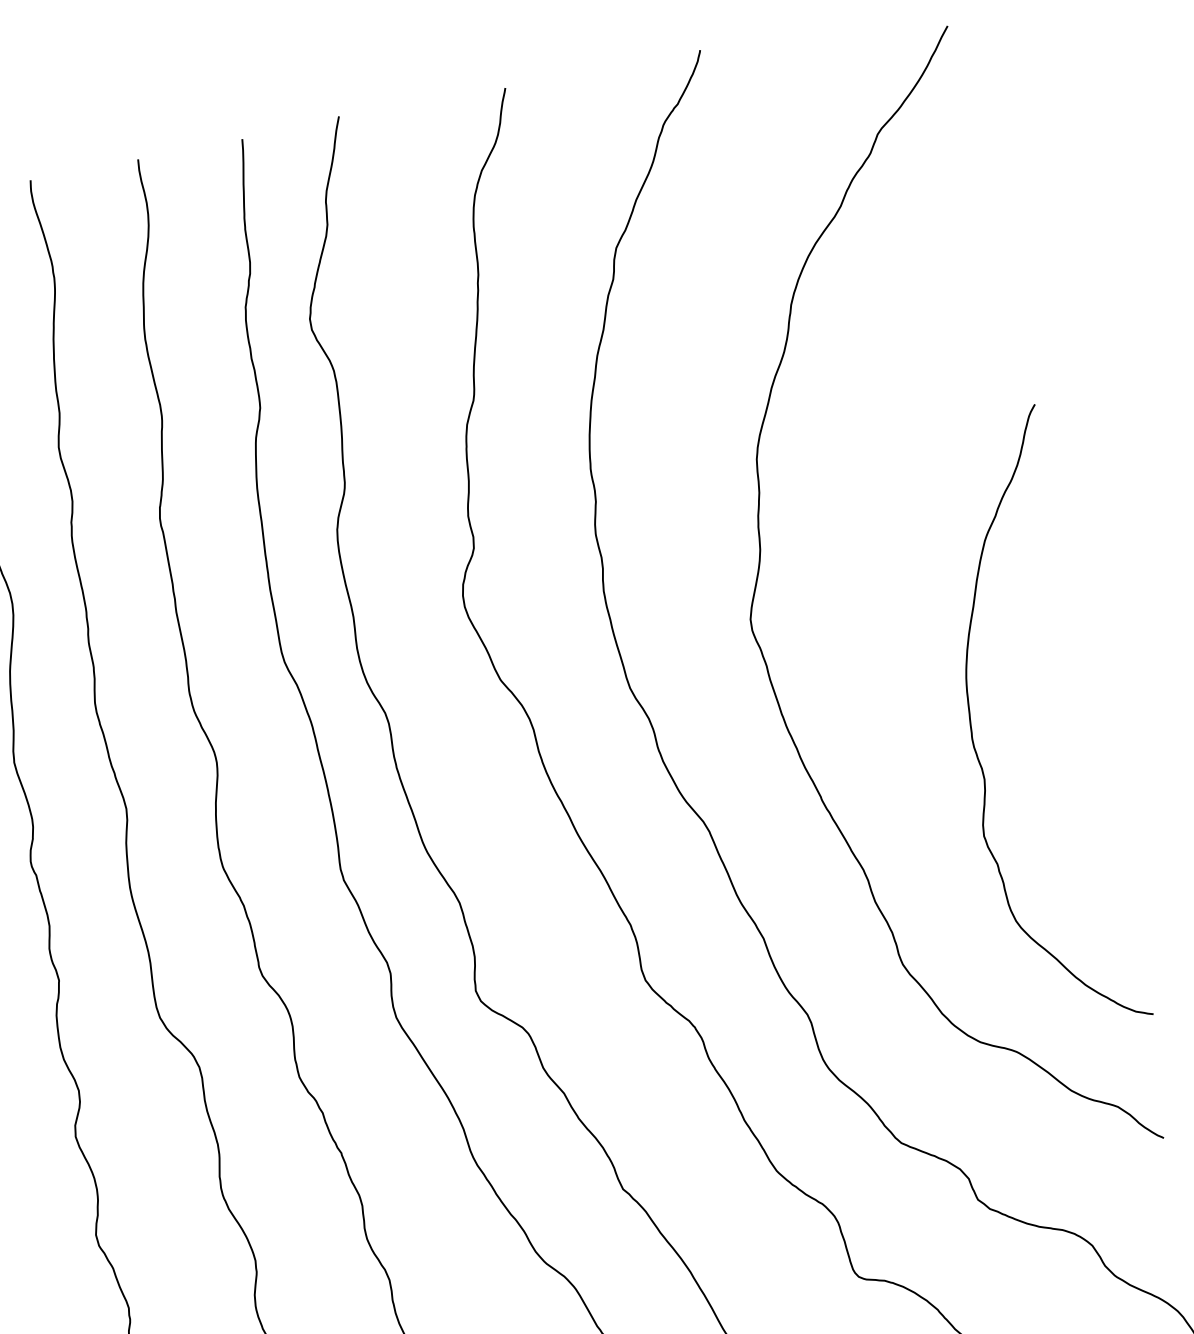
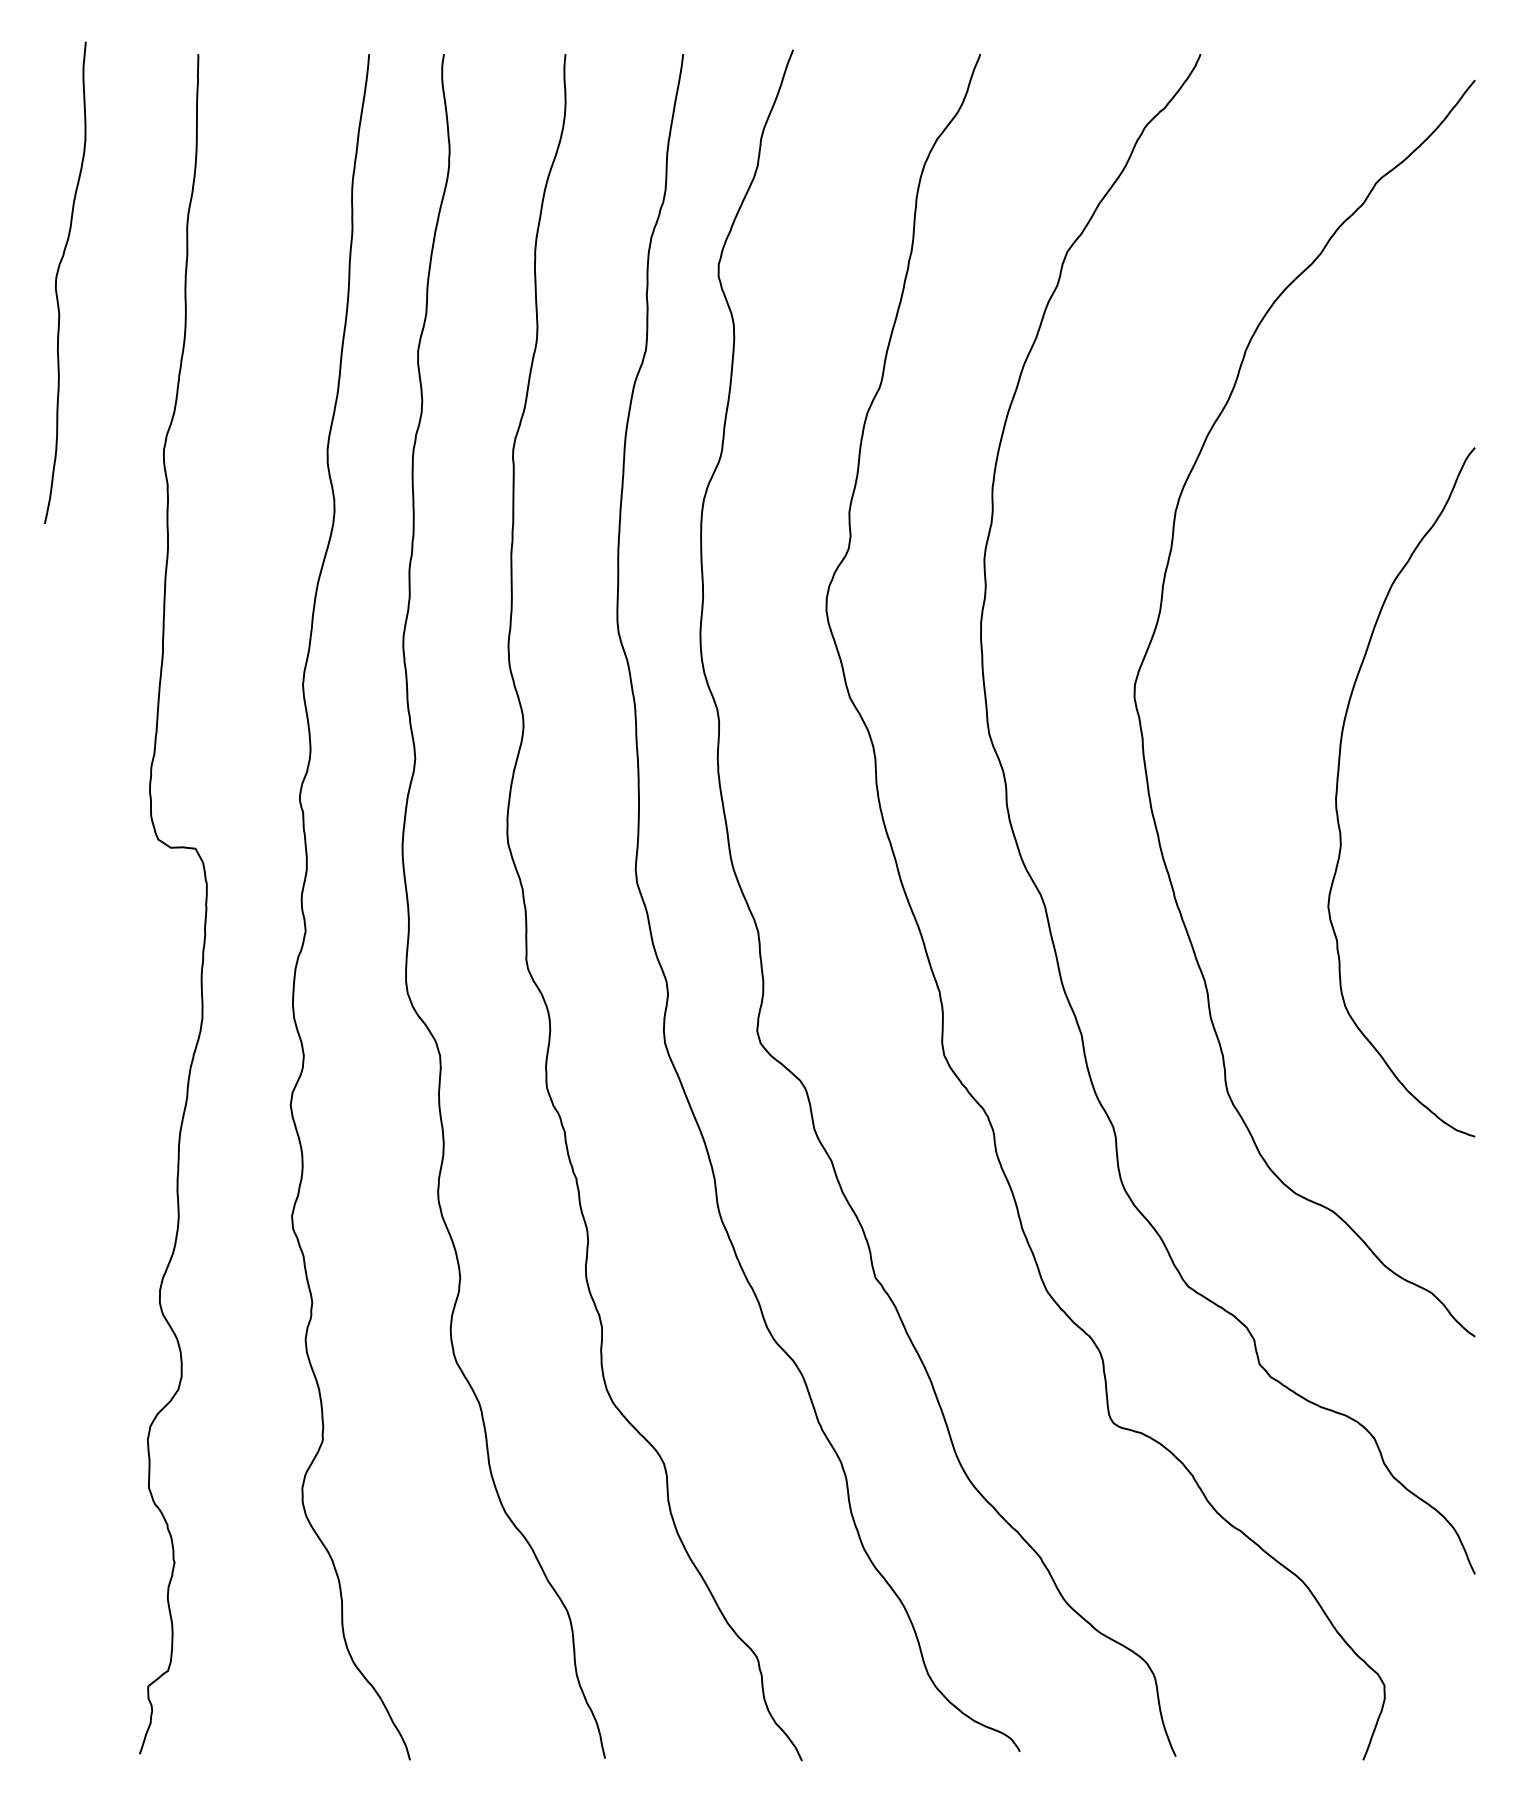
curve: (972, 725) -> (1338, 784), moved

